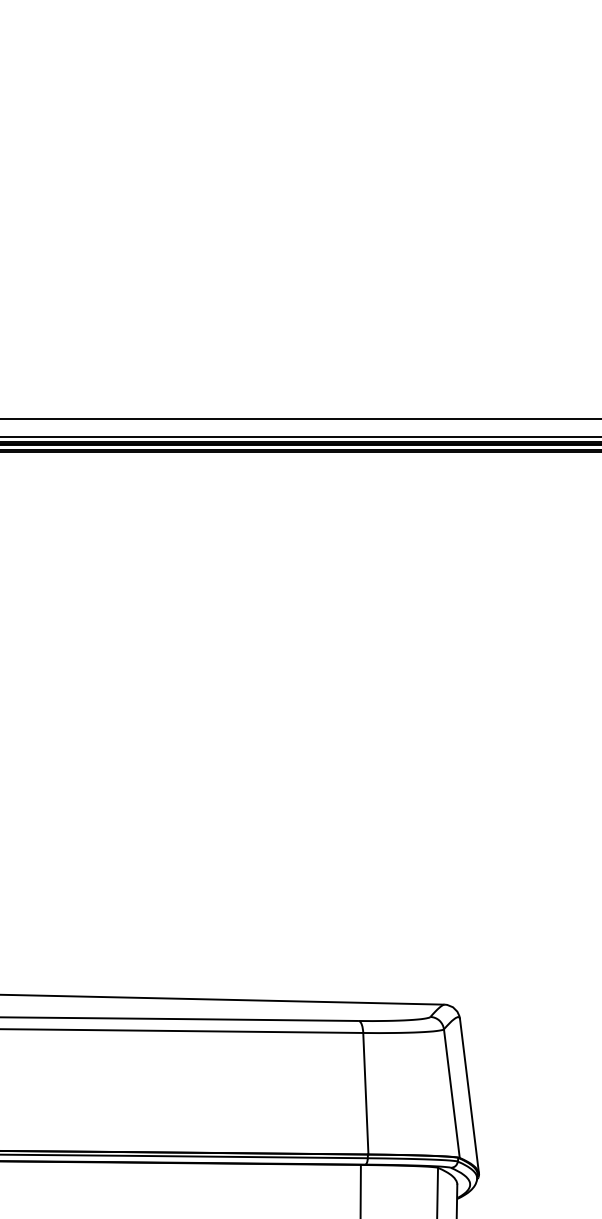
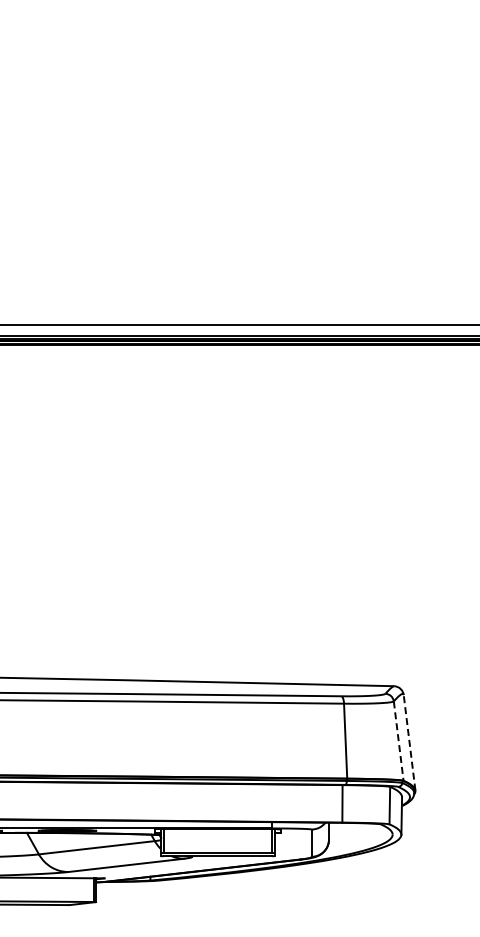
line: (451, 1094) -> (398, 741), solid -> dashed
line: (469, 1095) -> (409, 742), solid -> dashed

